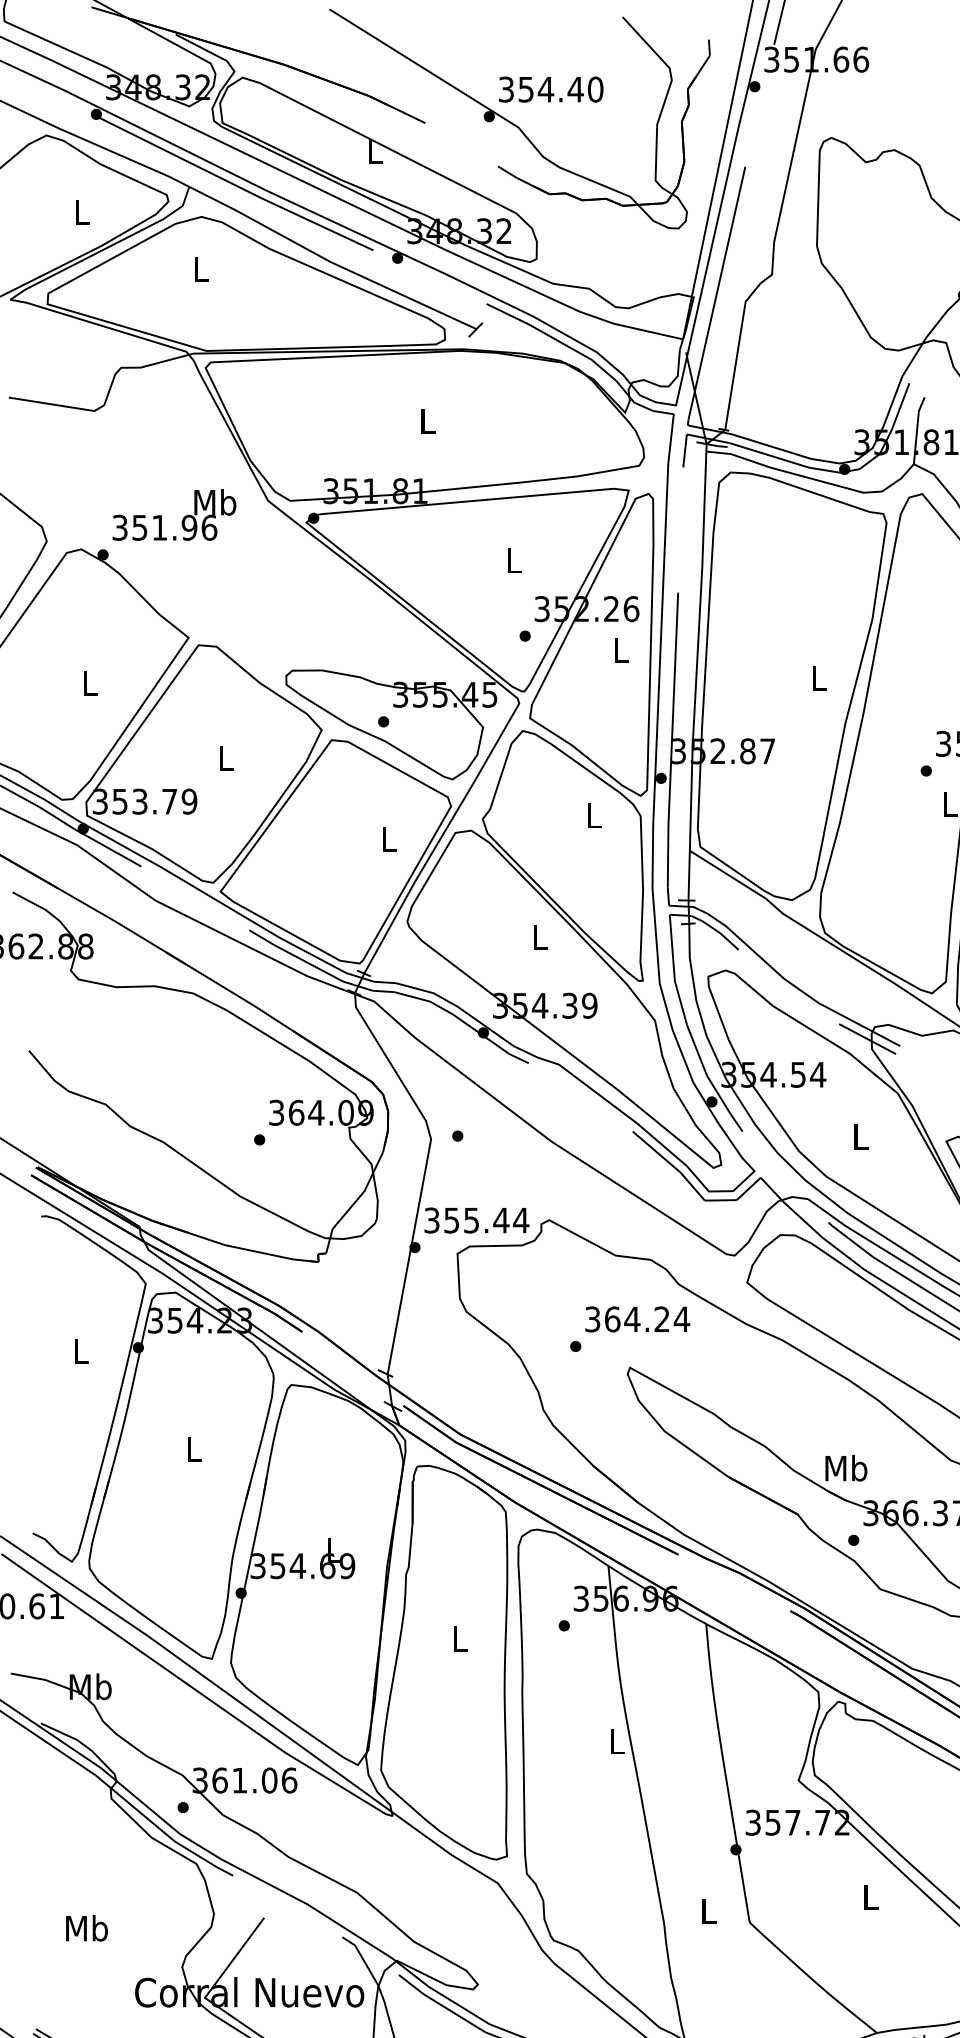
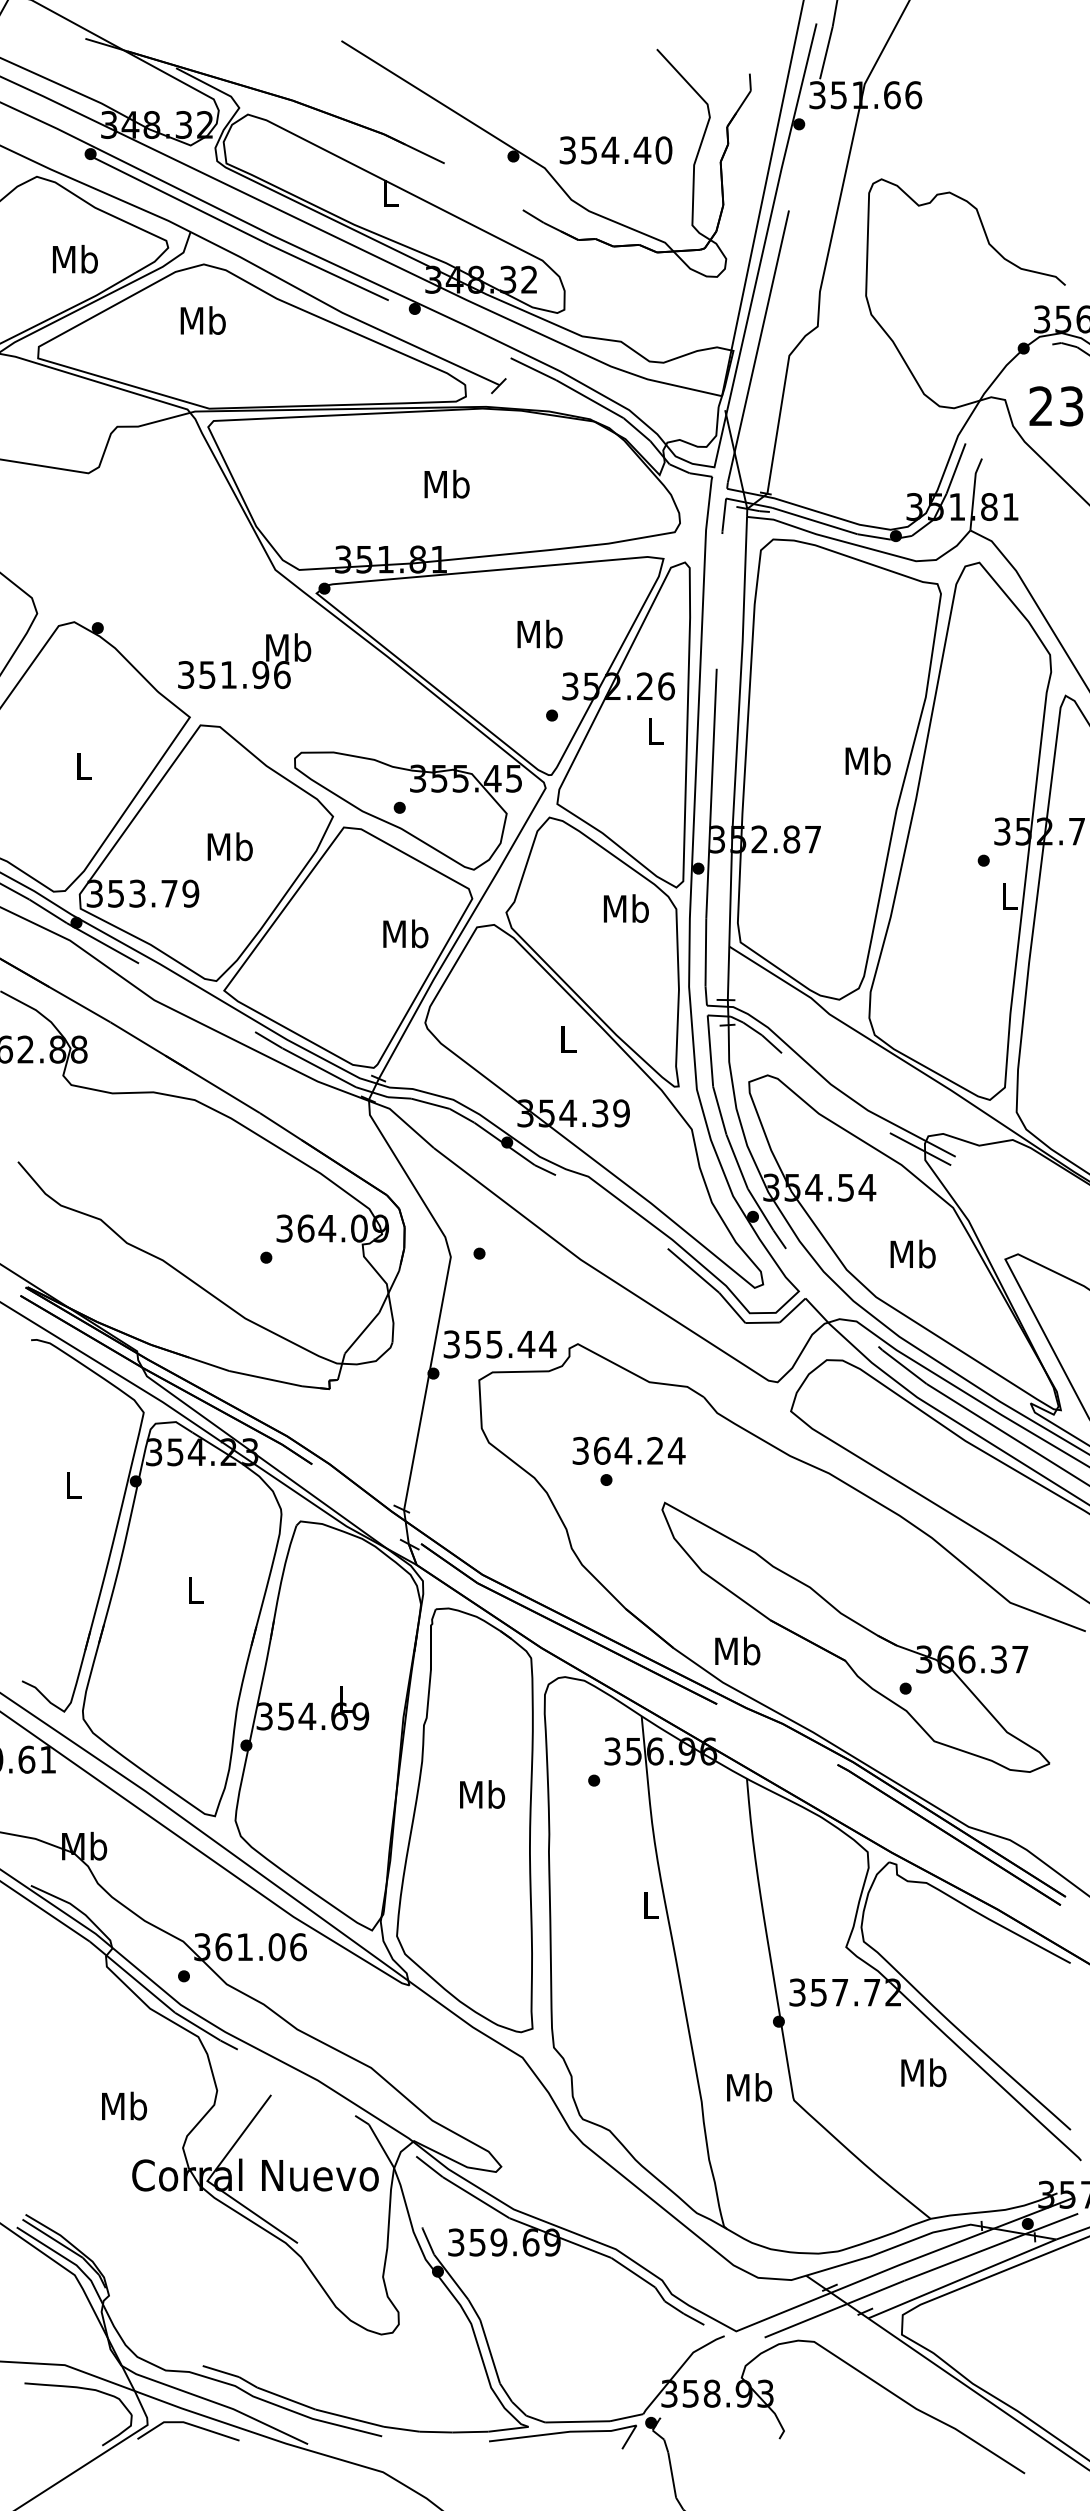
text: (550, 89) -> (615, 150), moved
text: (82, 211) -> (75, 258), L -> Mb
text: (200, 269) -> (202, 320), L -> Mb
text: (427, 420) -> (446, 483), L -> Mb
text: (174, 515) -> (244, 661), moved
text: (513, 559) -> (539, 633), L -> Mb
text: (818, 677) -> (867, 760), L -> Mb
text: (225, 757) -> (229, 846), L -> Mb
text: (593, 815) -> (625, 908), L -> Mb
text: (388, 838) -> (405, 933), L -> Mb
text: (860, 1135) -> (912, 1253), L -> Mb
text: (637, 1319) -> (628, 1450), moved
text: (846, 1467) -> (737, 1650), moved
text: (460, 1638) -> (482, 1794), L -> Mb
text: (870, 1897) -> (923, 2072), L -> Mb
text: (708, 1910) -> (749, 2087), L -> Mb
text: (86, 1927) -> (124, 2105), moved

